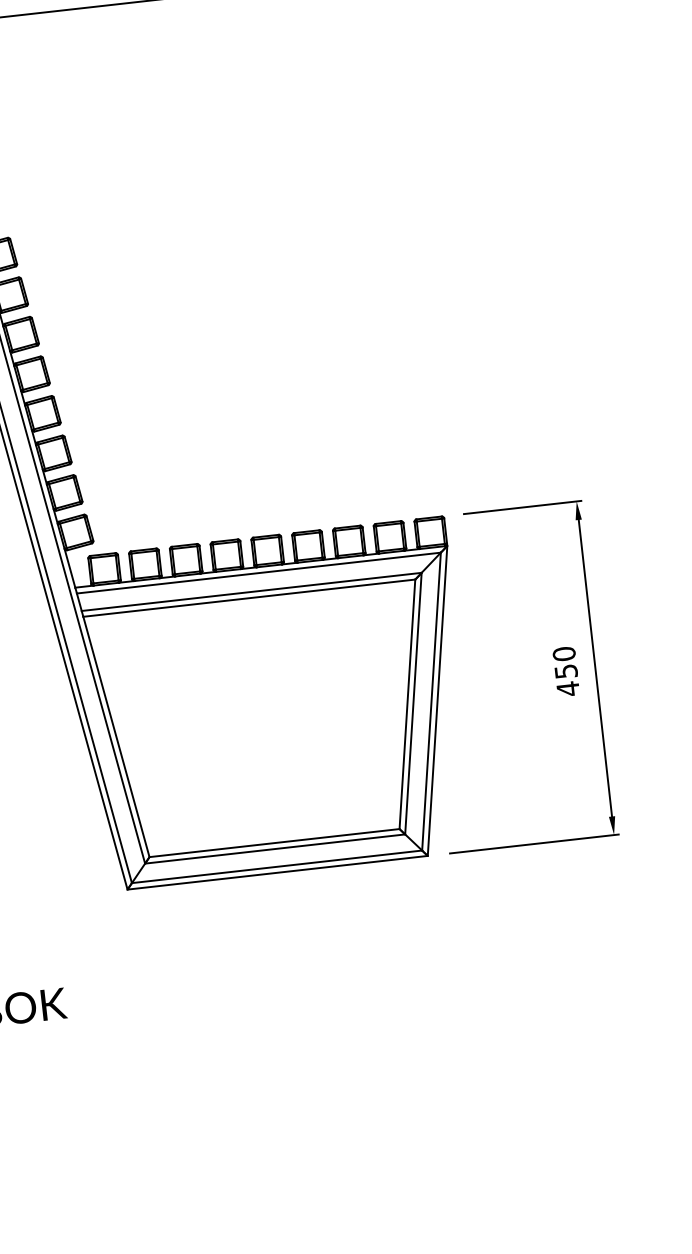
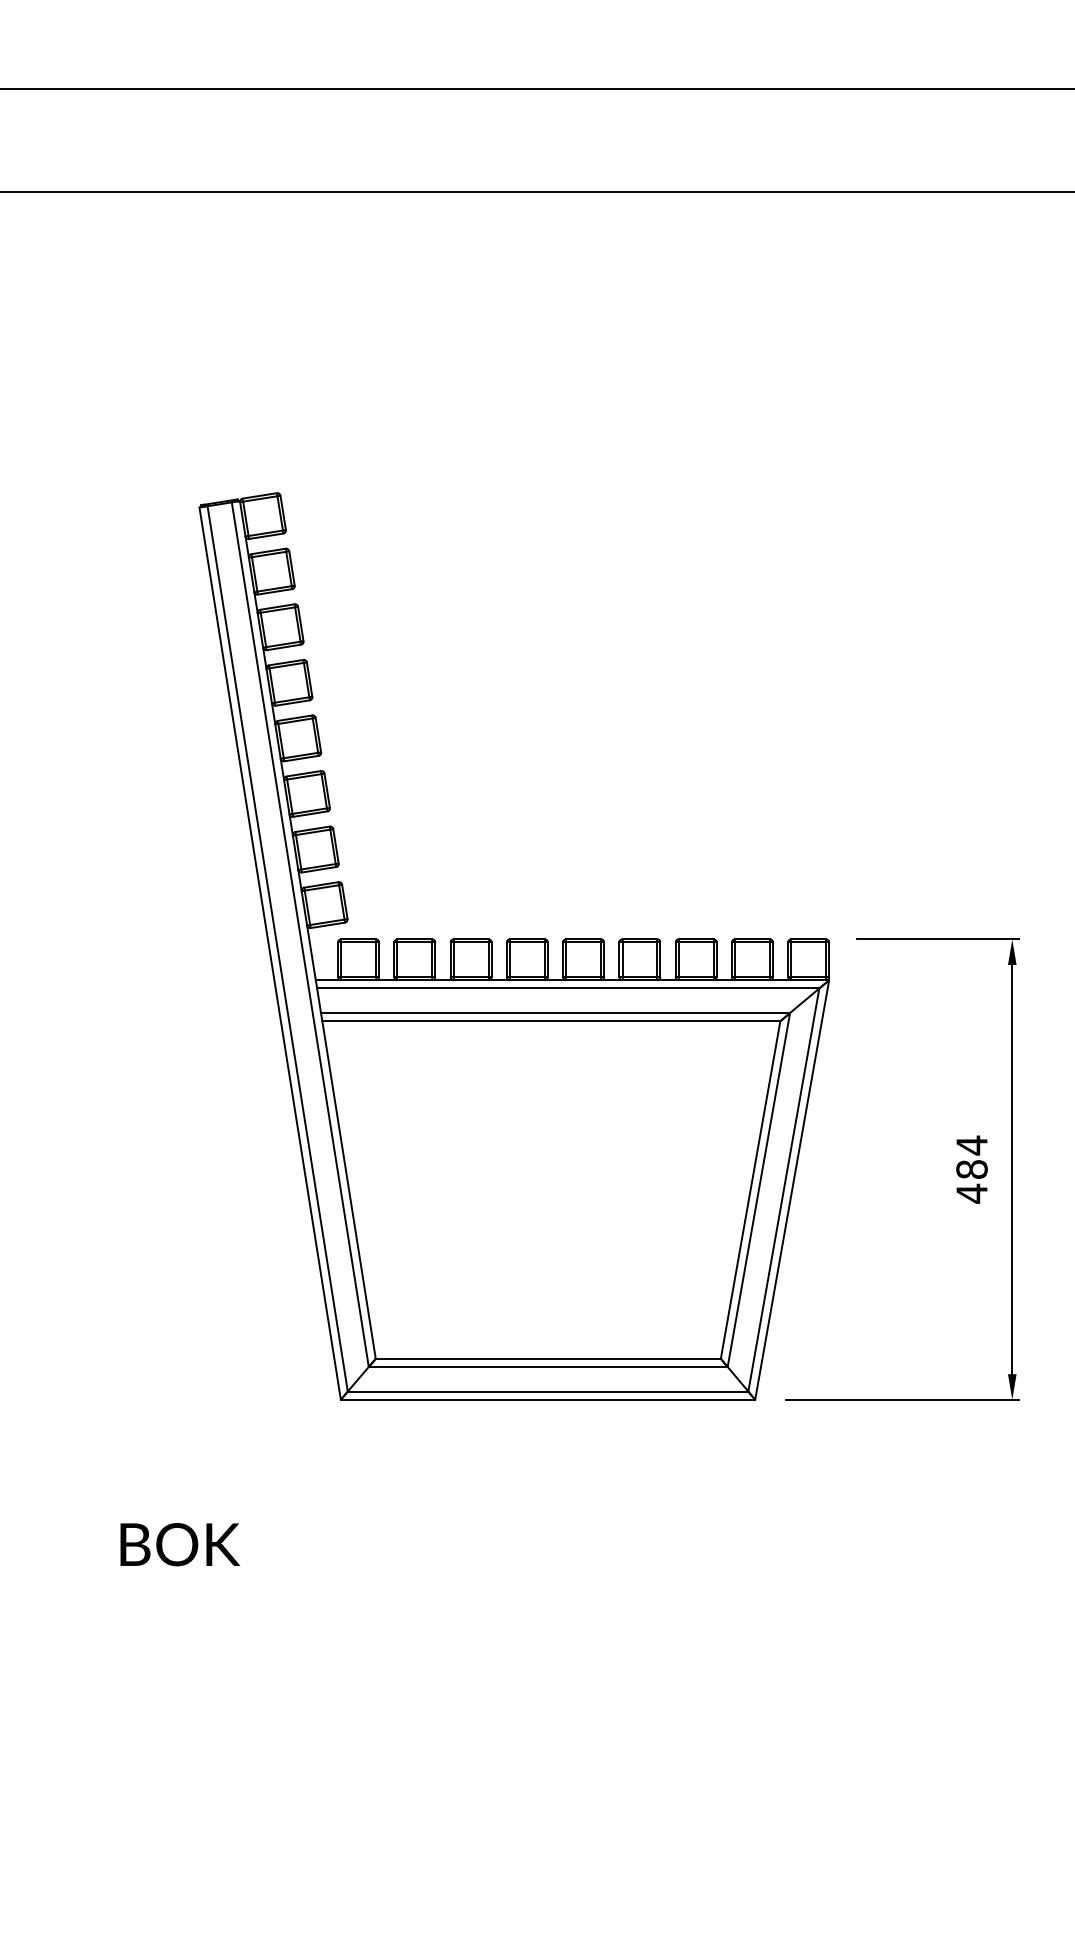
text: (564, 662) -> (971, 1156), 450 -> 484

